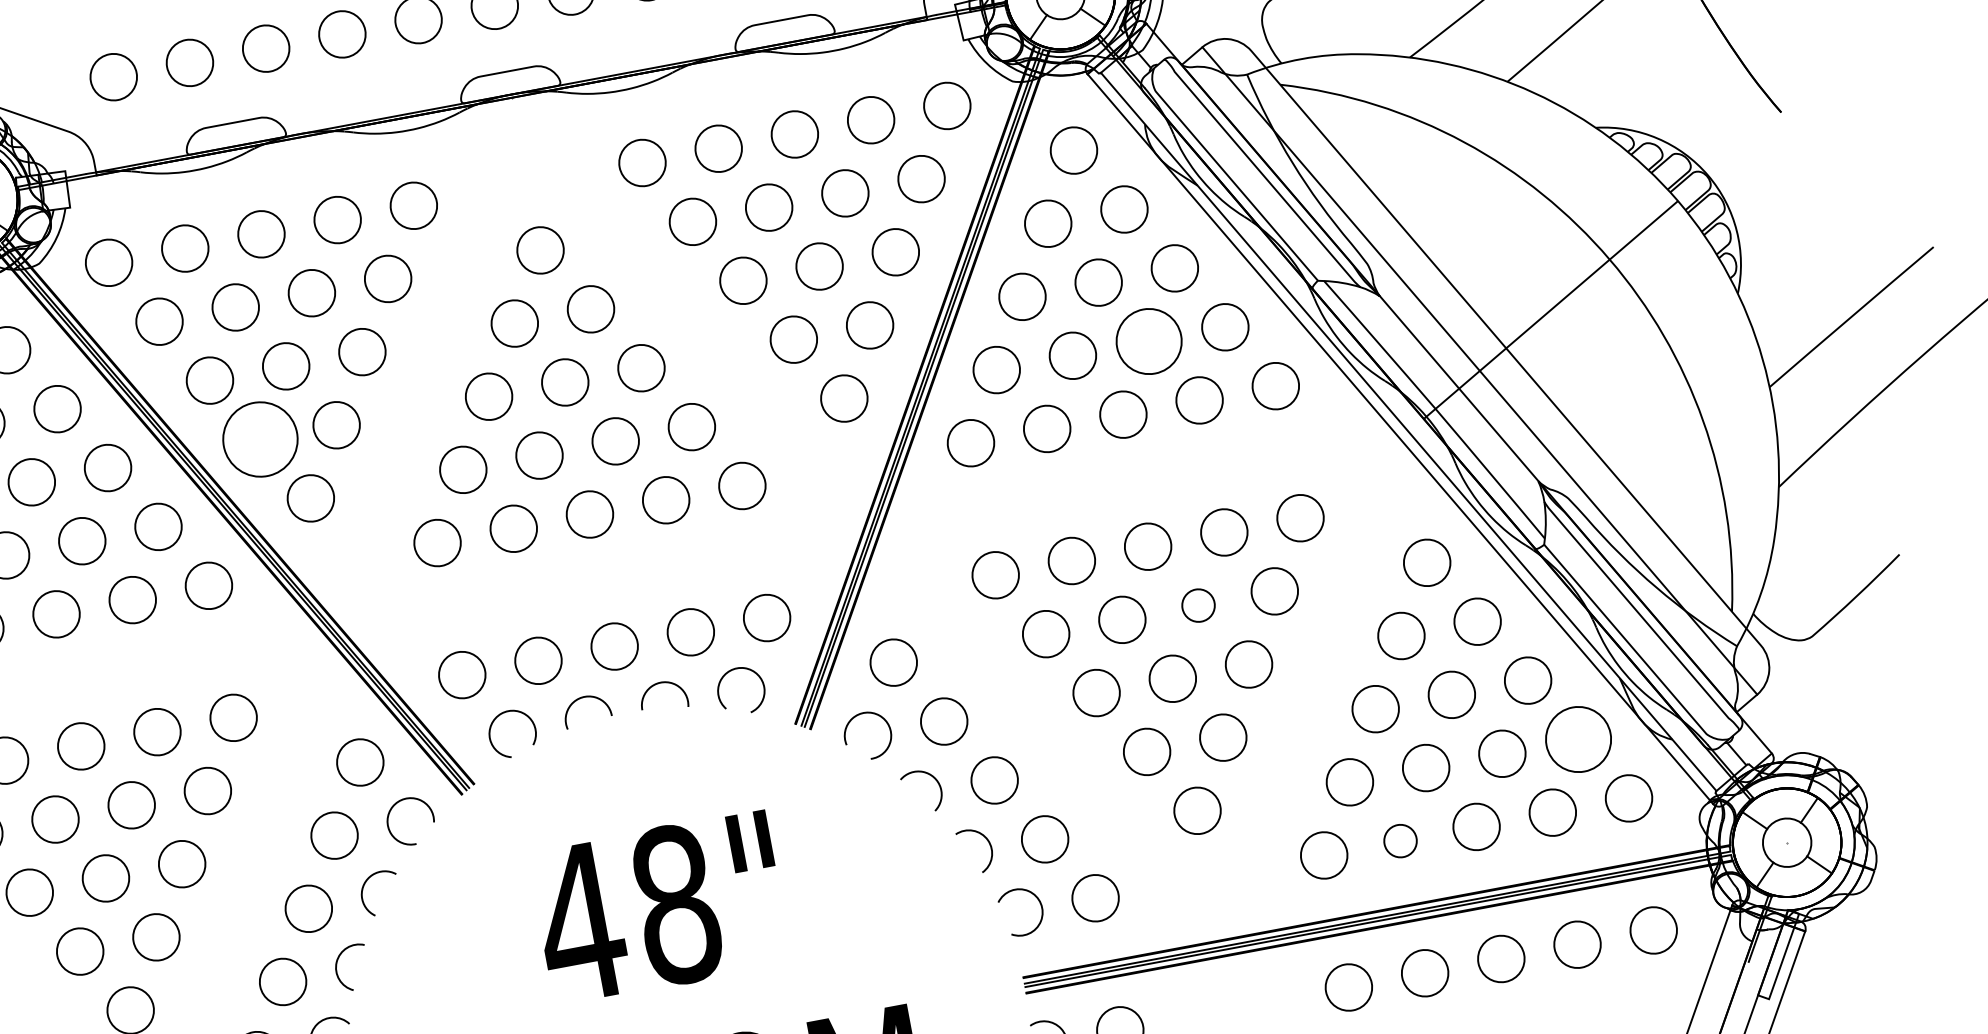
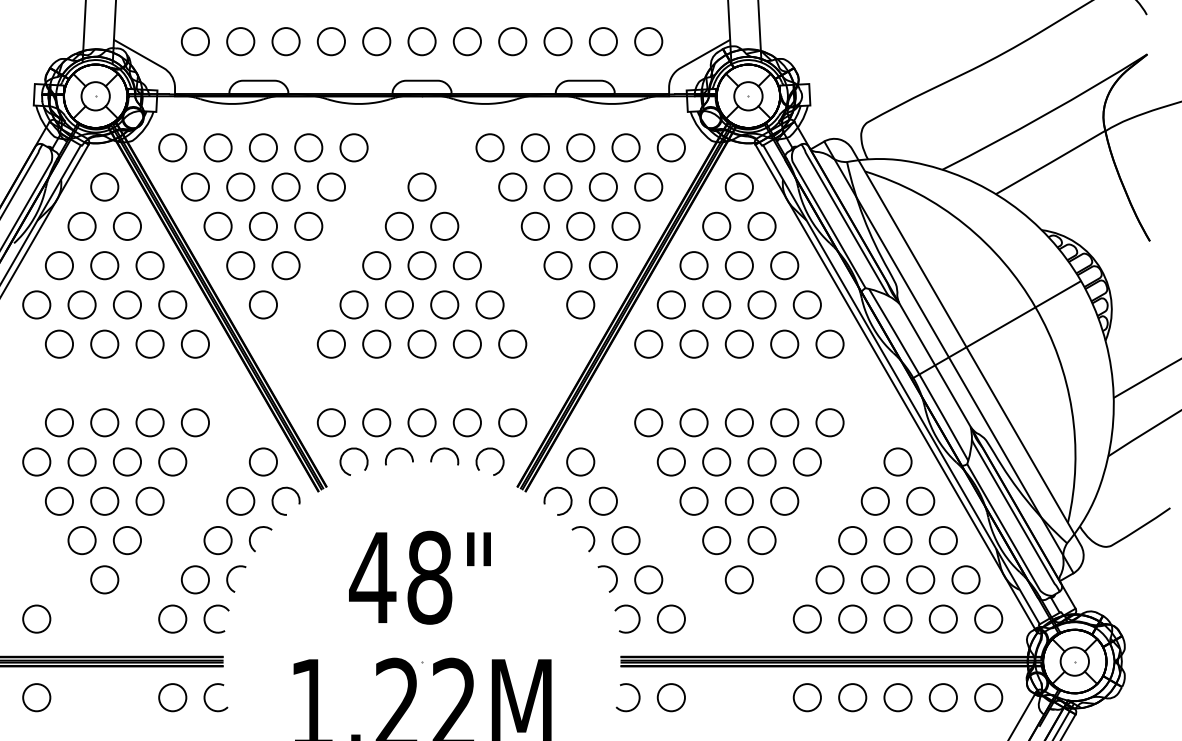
circle: (1148, 340) -> (761, 304), size x0.71
circle: (259, 439) -> (240, 265), size x0.62
circle: (1197, 604) -> (761, 461), size x1.43
circle: (1577, 739) -> (965, 579), size x0.71
circle: (1399, 840) -> (852, 618), size x1.43

